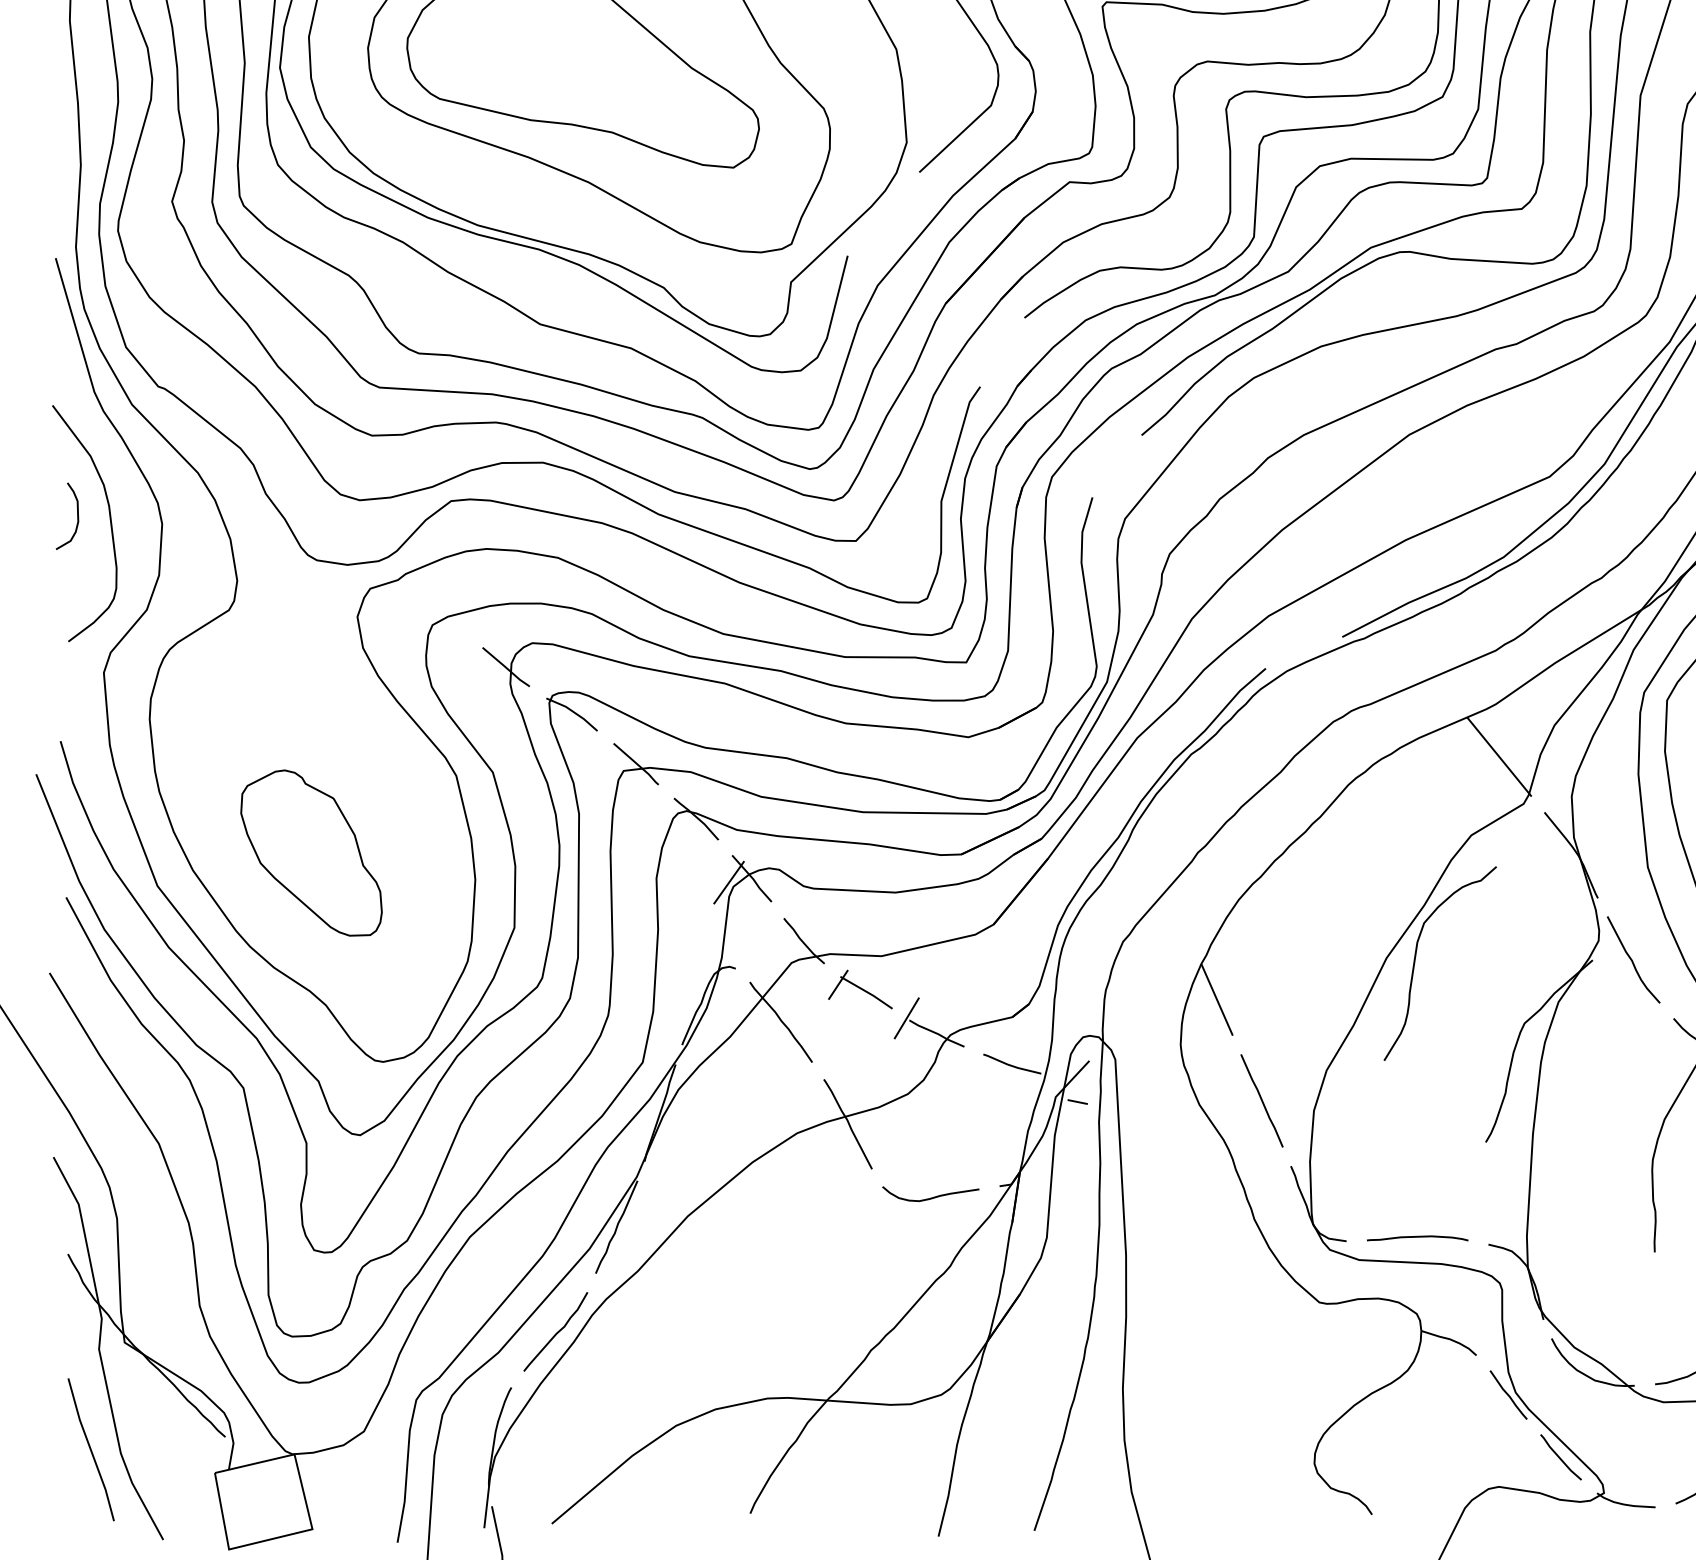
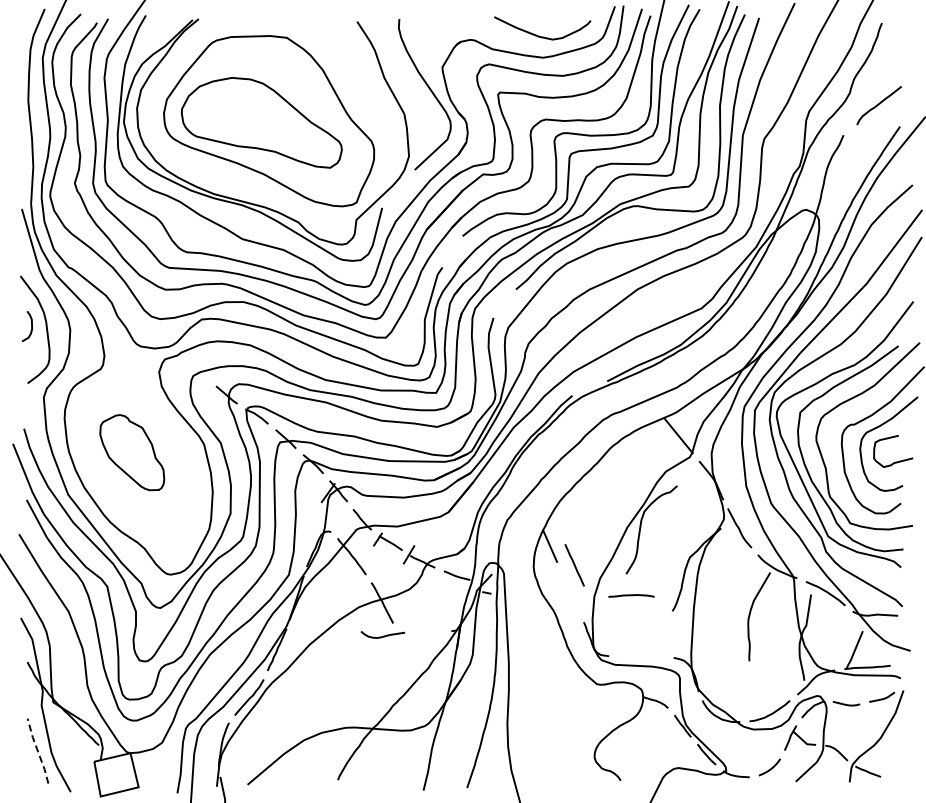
part: (312, 852) -> (132, 452), moved
line: (1261, 1101) -> (574, 565), moved
curve: (931, 1195) -> (383, 635), moved
line: (1417, 1237) -> (631, 595), moved
line: (90, 1448) -> (37, 750), solid -> dashed

